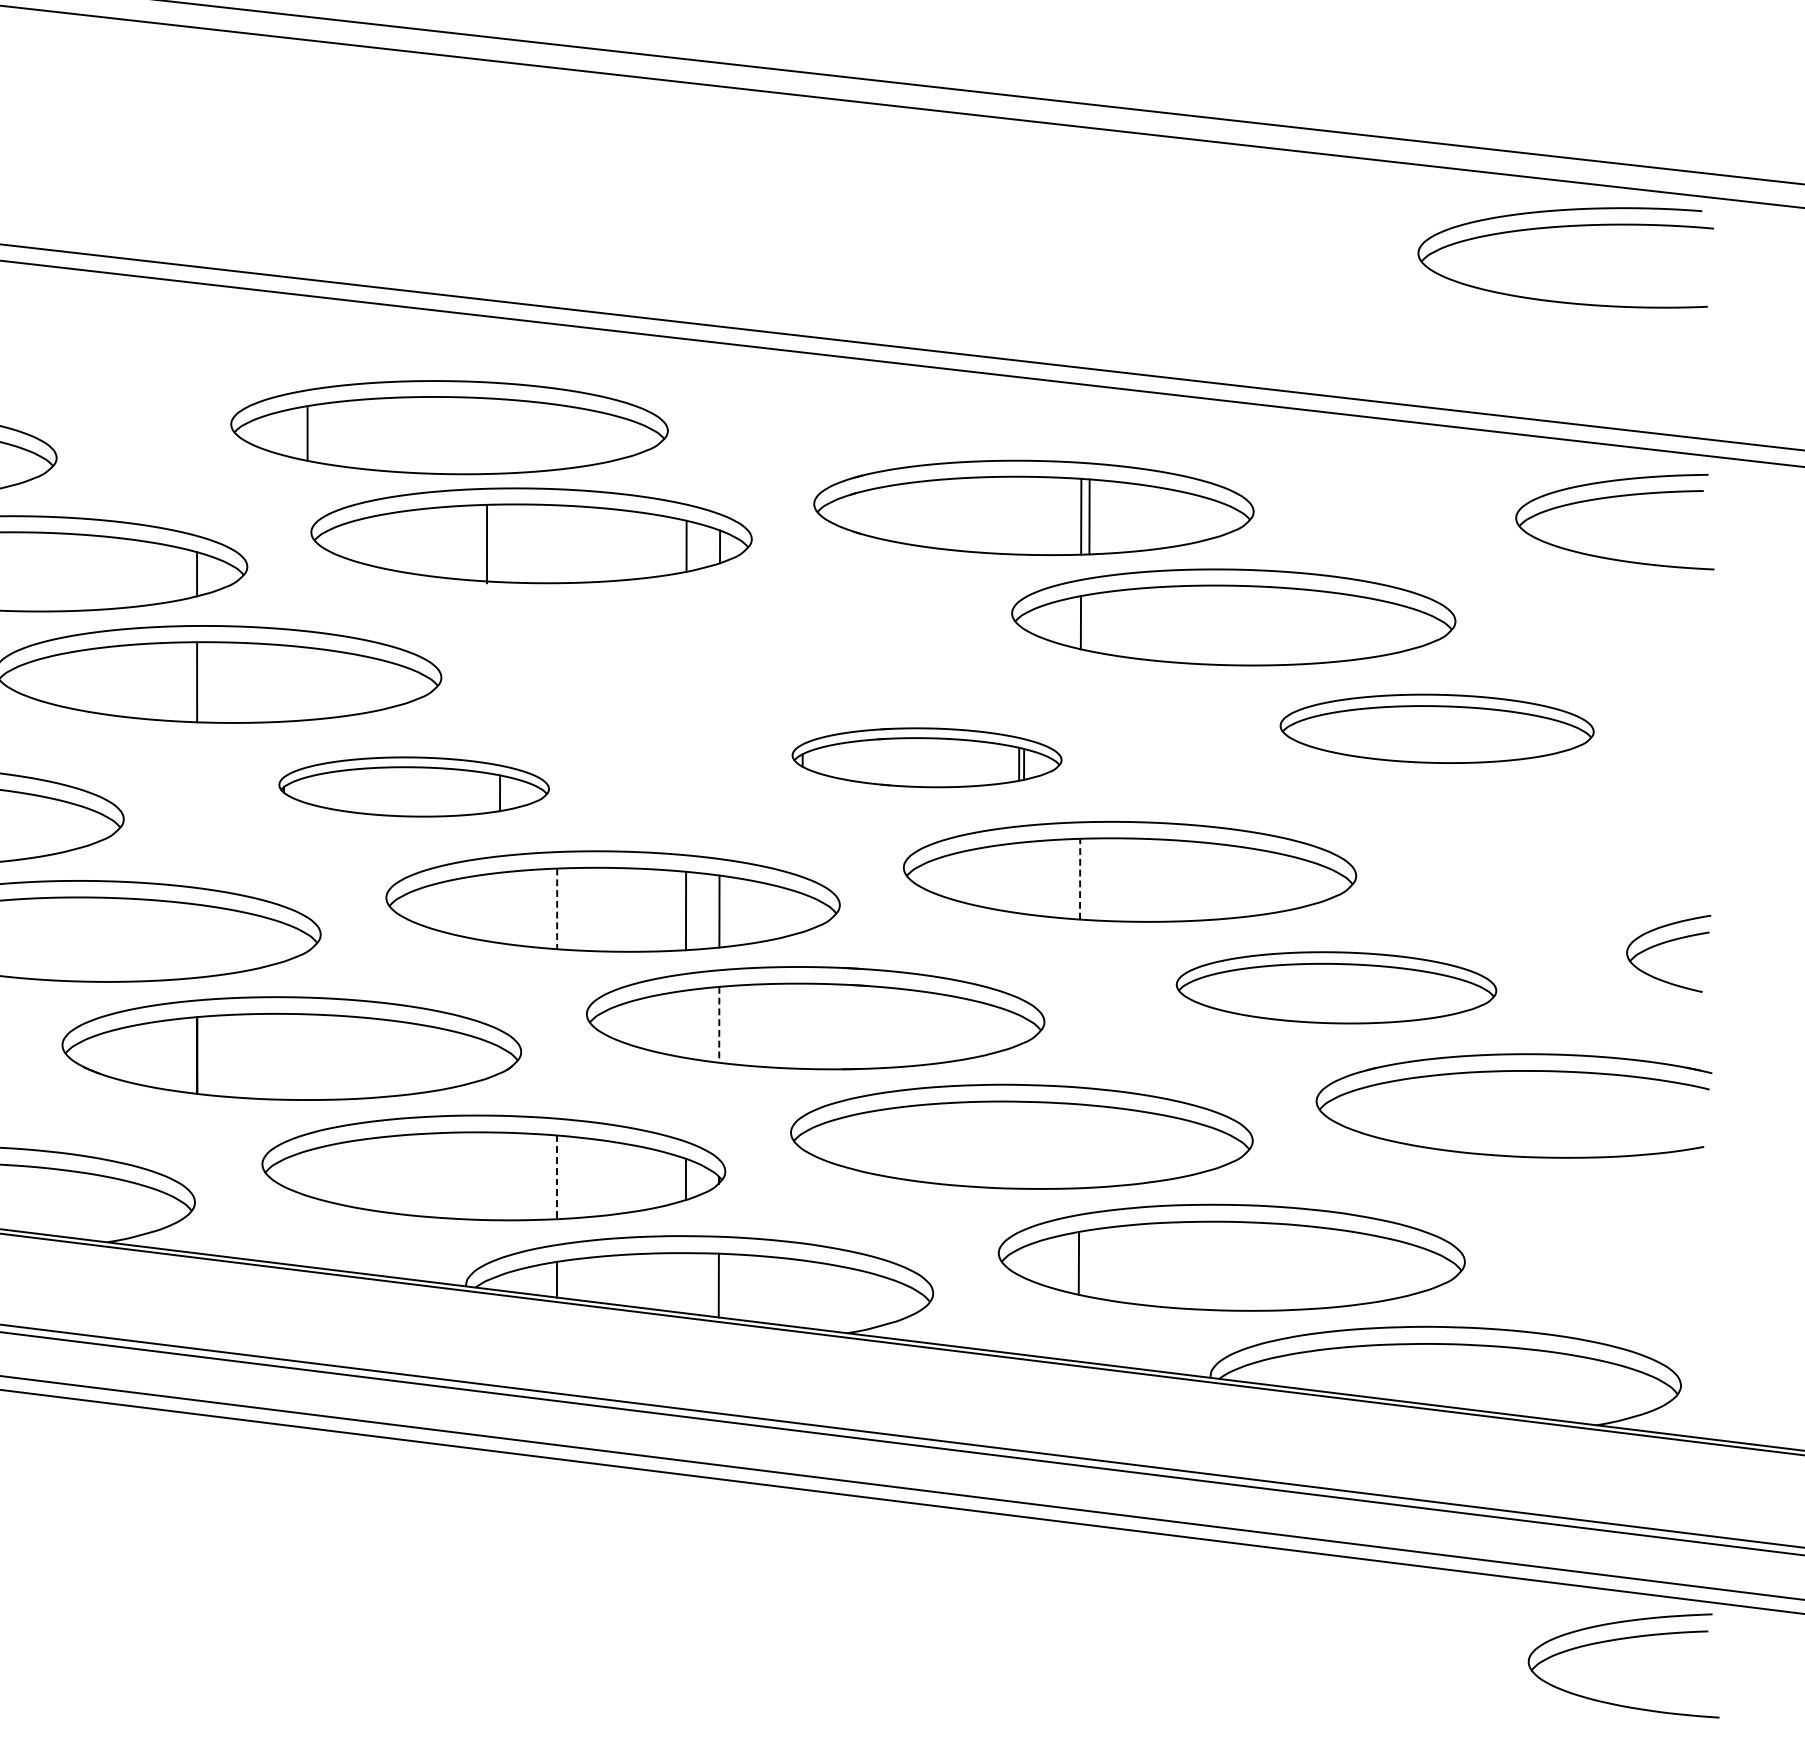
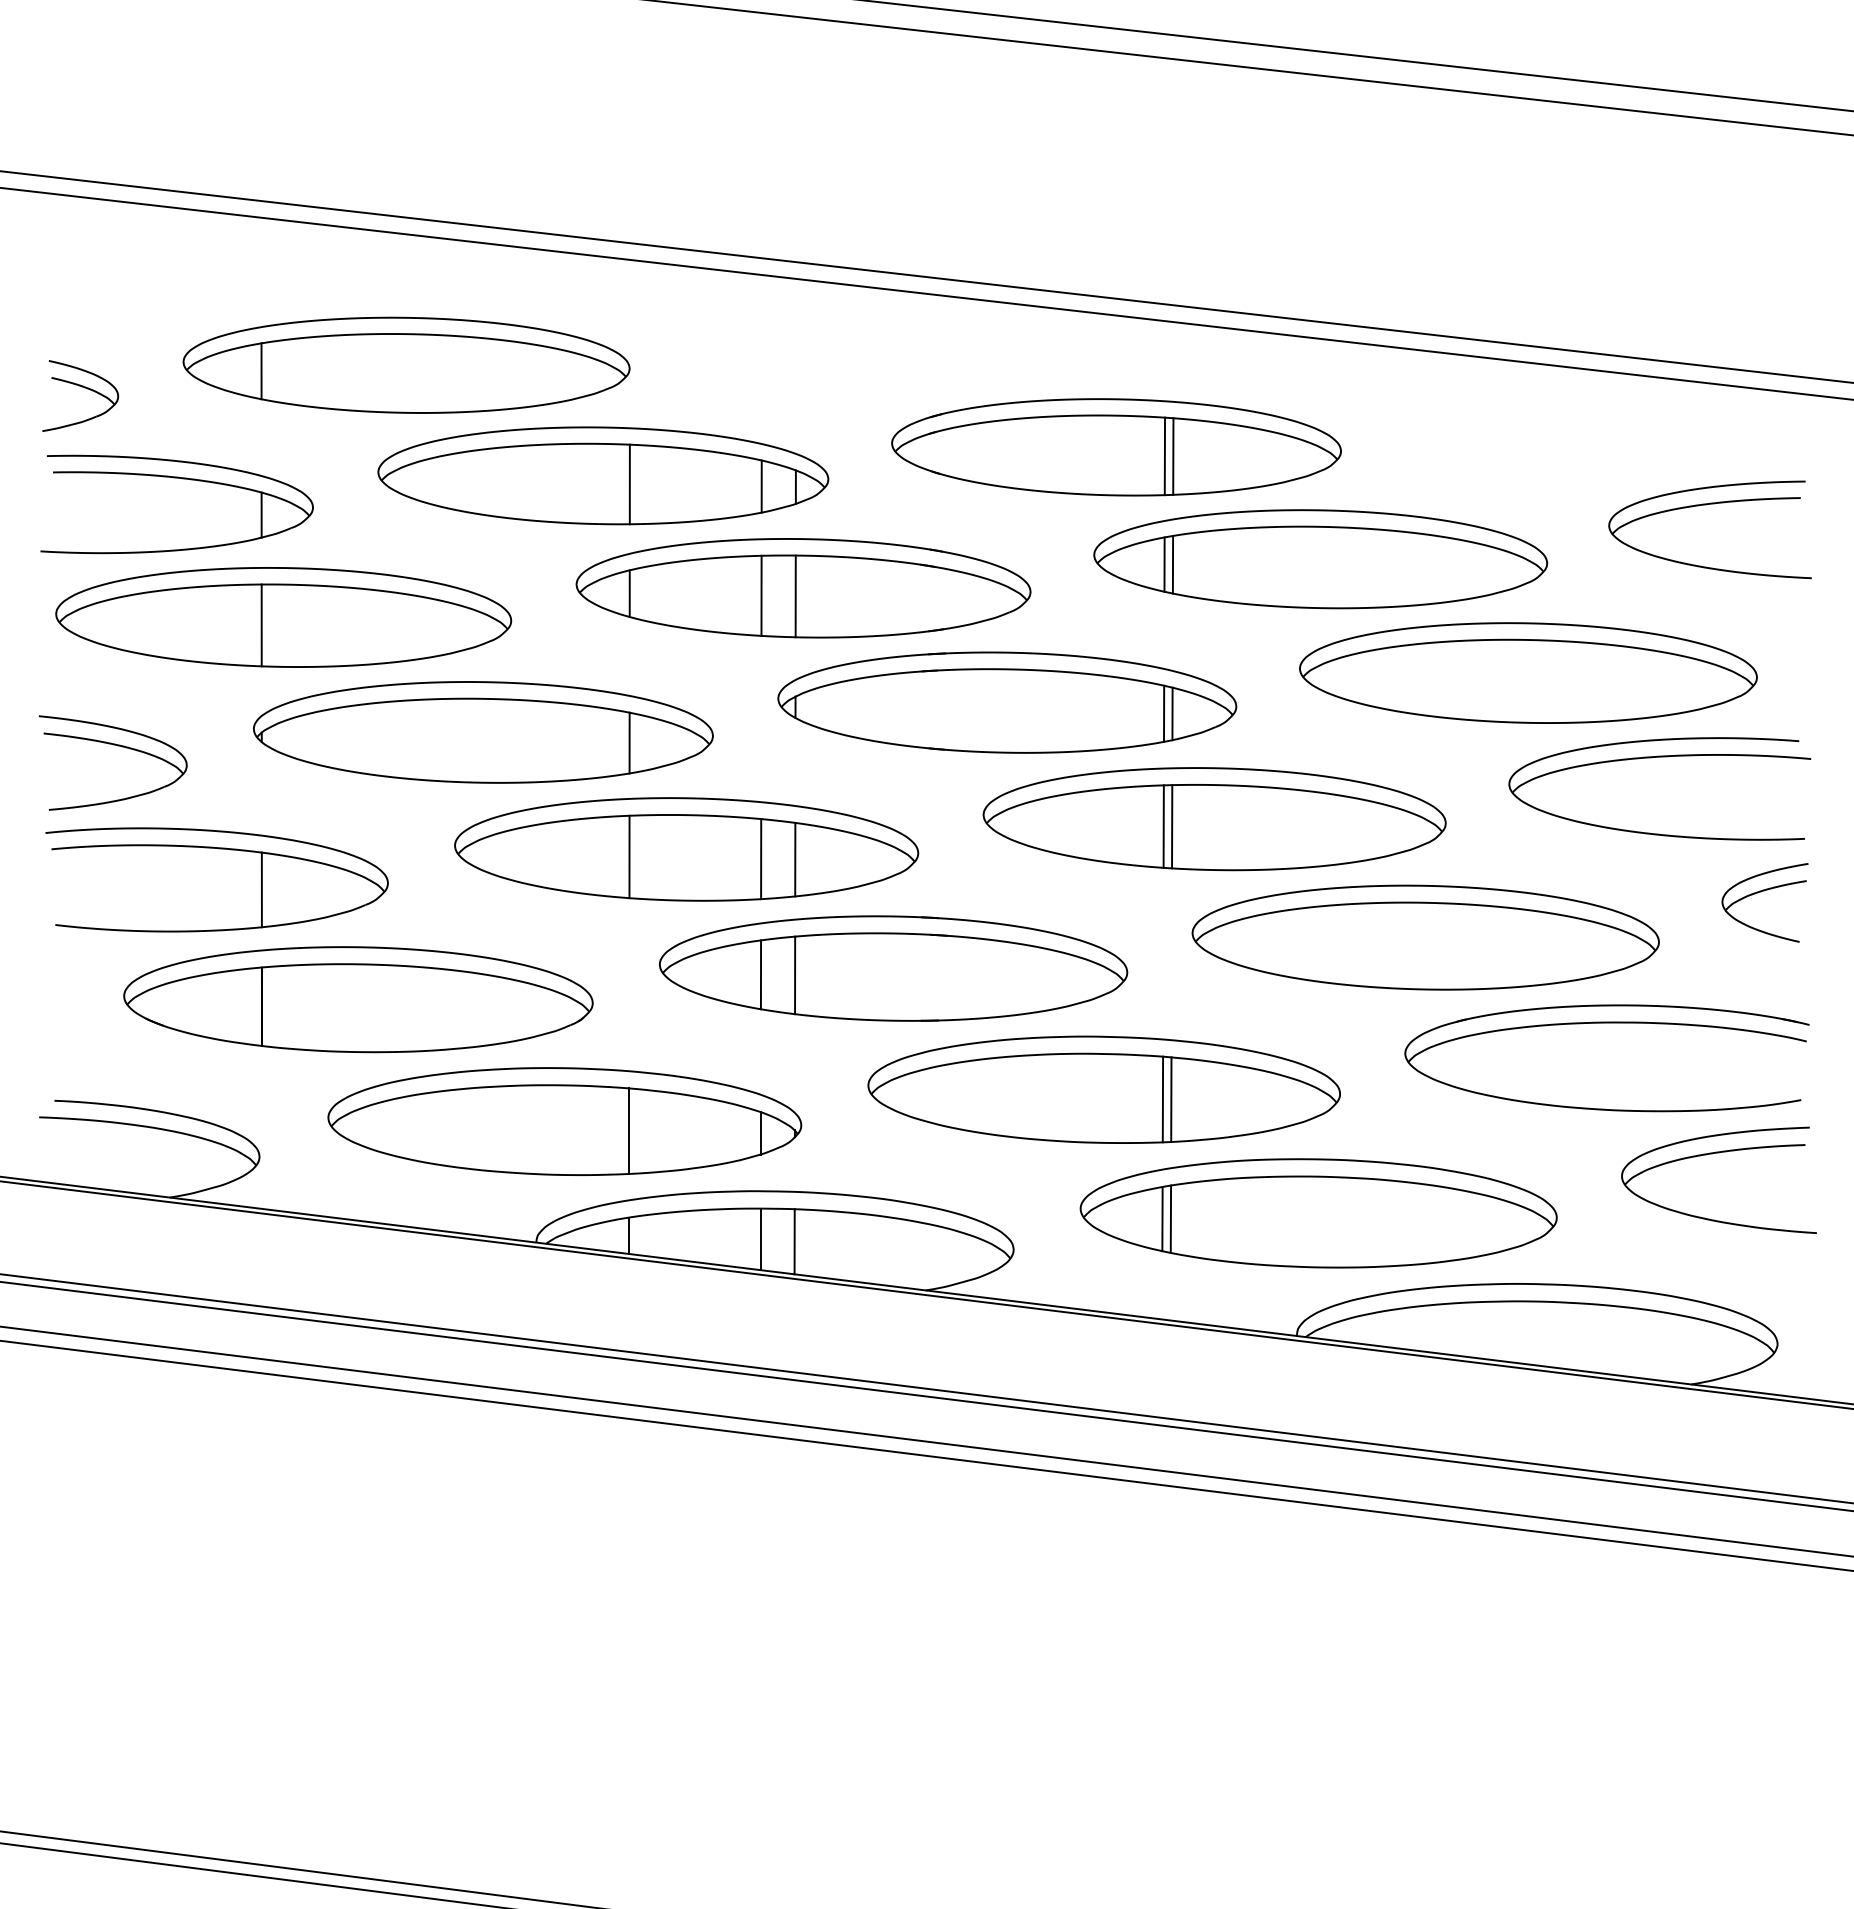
part: (1565, 227) -> (1659, 757), moved
part: (449, 426) -> (406, 364), moved
part: (1611, 498) -> (1706, 505), moved
line: (486, 544) -> (629, 484), moved
line: (1088, 622) -> (1172, 564), added
part: (727, 646) -> (803, 588), added
part: (1437, 728) -> (1528, 672), size x1.43
part: (927, 757) -> (1007, 702), size x1.67
part: (414, 787) -> (483, 732), size x1.67
line: (1079, 879) -> (1163, 826), dashed -> solid
line: (1088, 879) -> (1172, 826), added
line: (557, 909) -> (629, 857), dashed -> solid
line: (196, 940) -> (261, 889), added
part: (1336, 987) -> (1425, 937), size x1.43
line: (685, 1023) -> (760, 974), added
line: (719, 1024) -> (795, 975), dashed -> solid
line: (1078, 1146) -> (1162, 1099), added
line: (1087, 1146) -> (1171, 1099), added
line: (557, 1177) -> (629, 1131), dashed -> solid
line: (1086, 1262) -> (1170, 1218), added
line: (685, 1283) -> (760, 1239), added
part: (1617, 1640) -> (1712, 1154), moved

